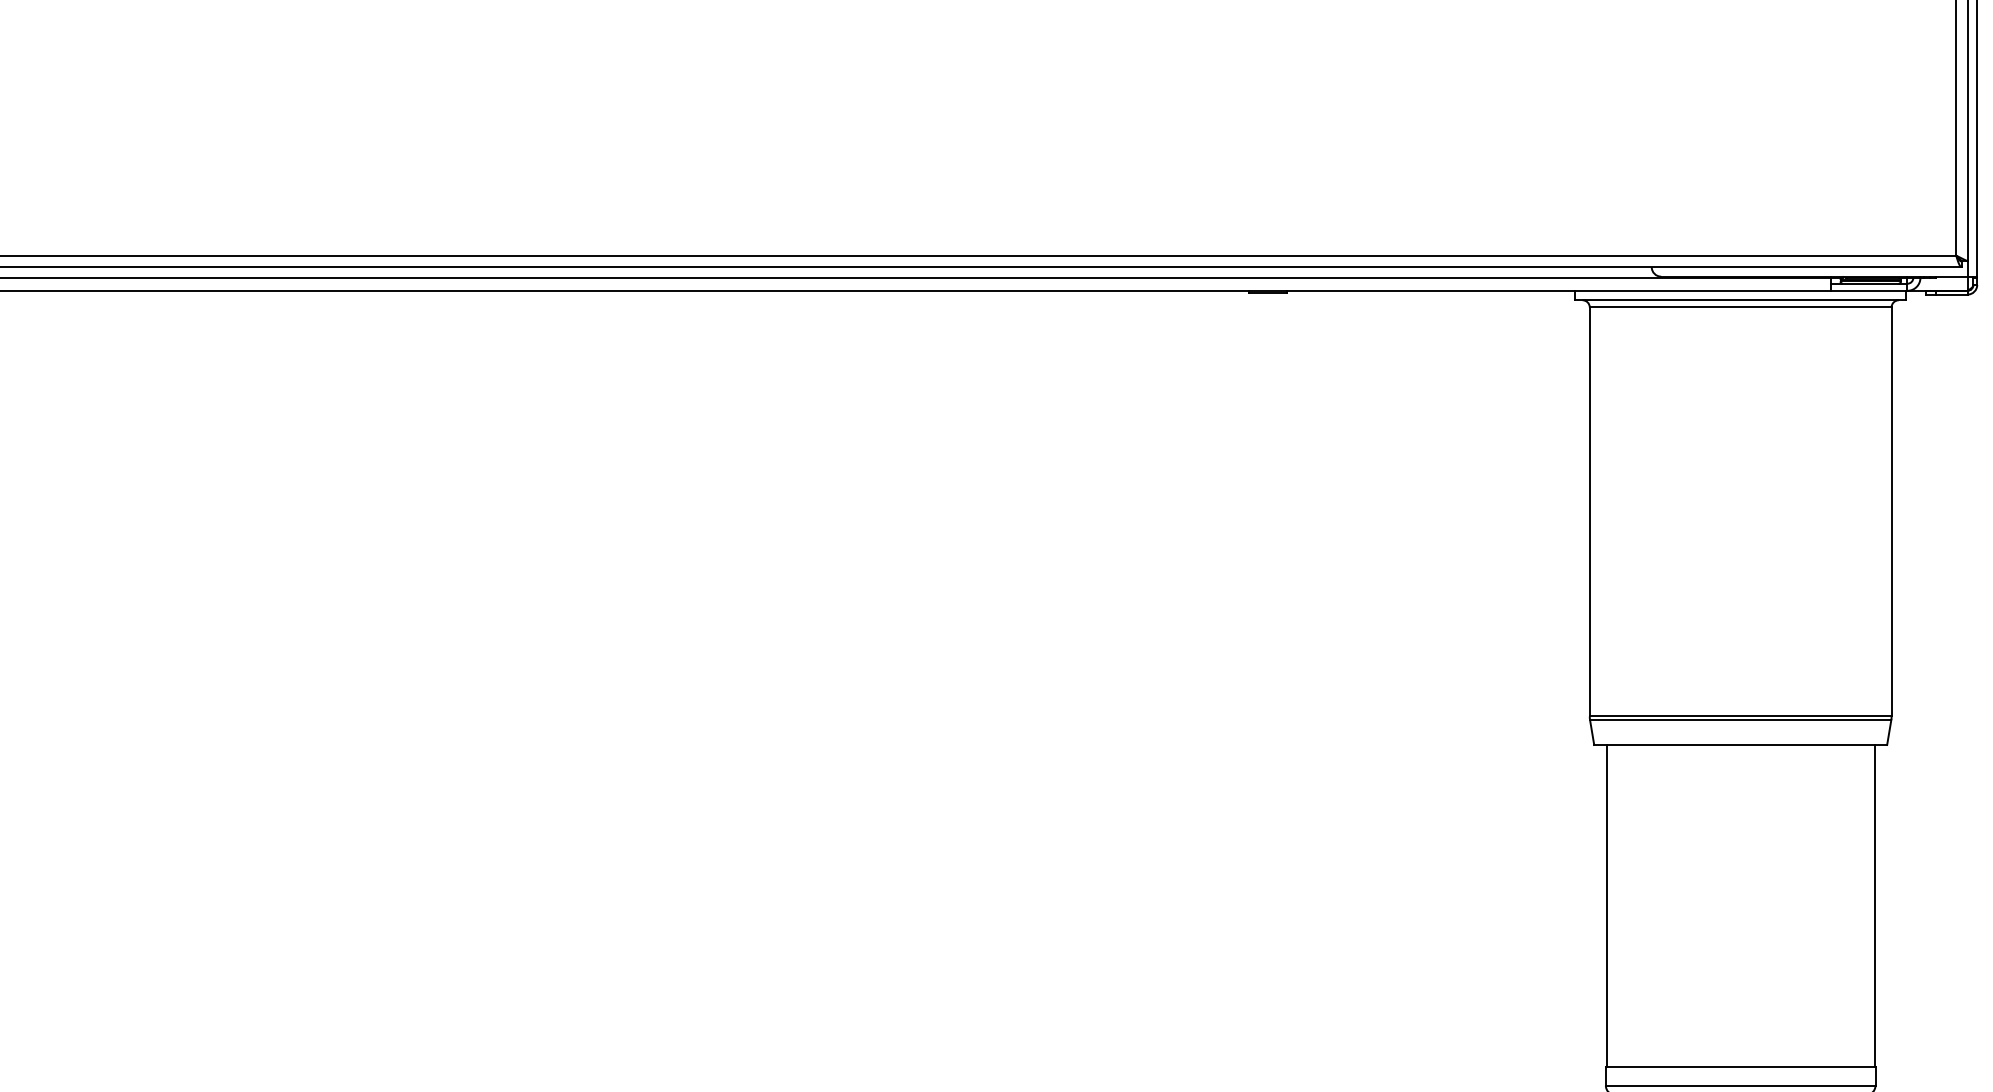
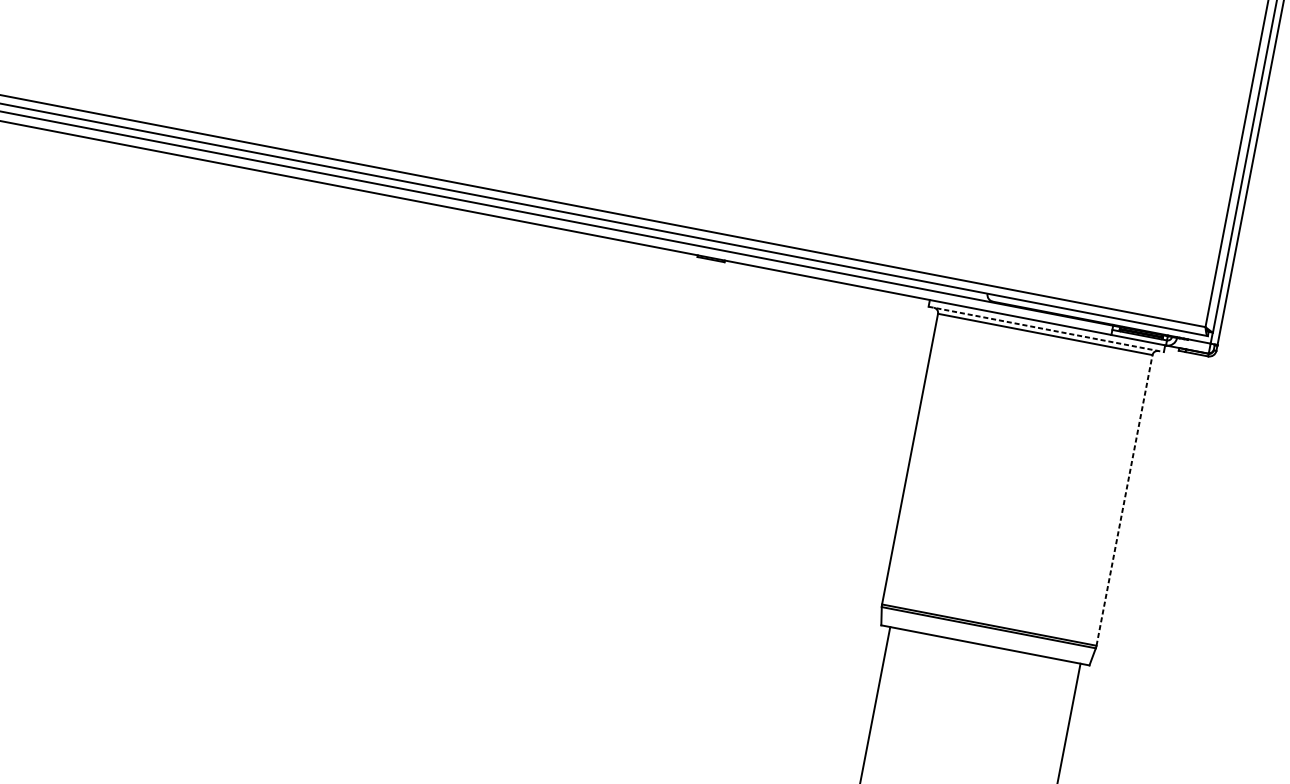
line: (1740, 300) -> (1046, 329), solid -> dashed
line: (1891, 511) -> (1124, 500), solid -> dashed

